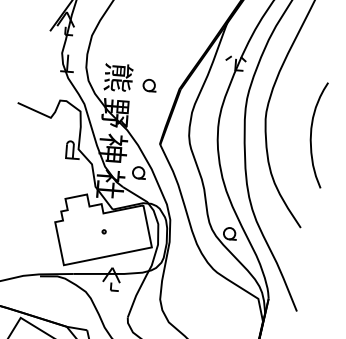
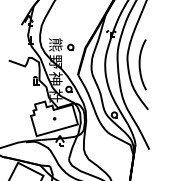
curve: (312, 133) -> (140, 64), moved

